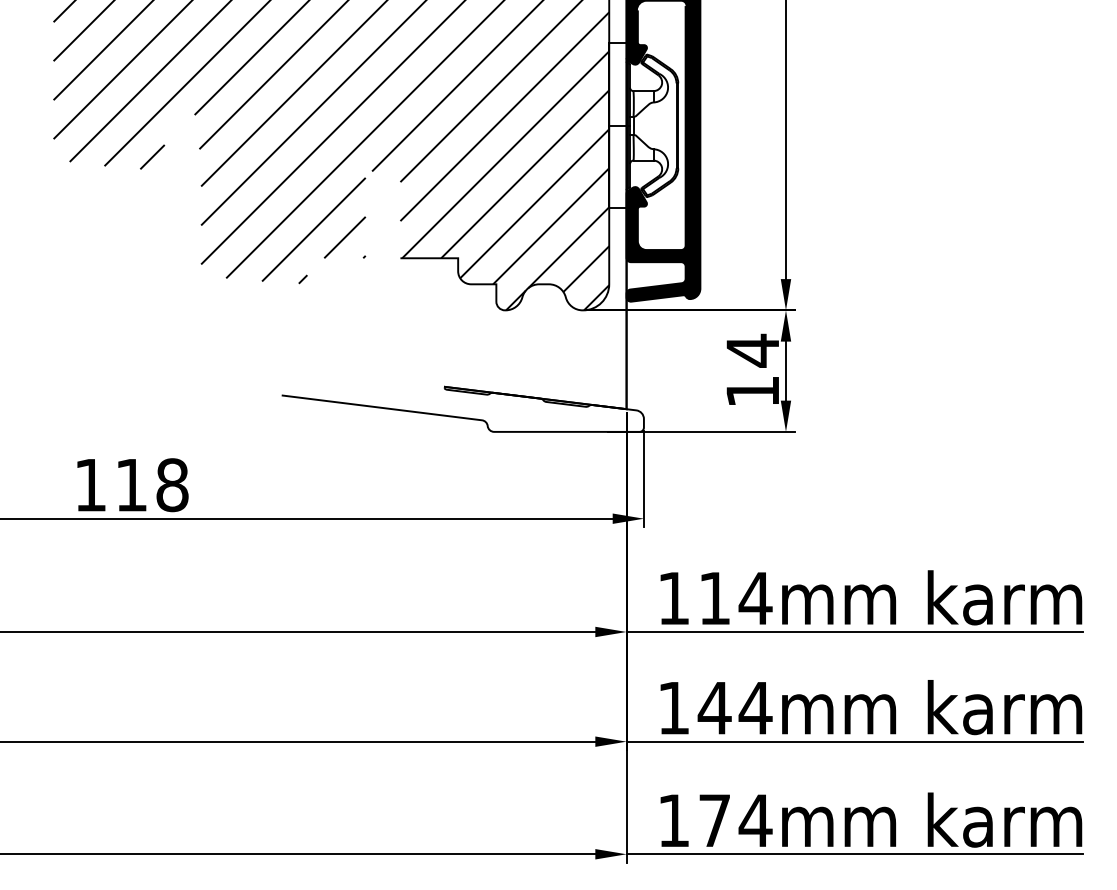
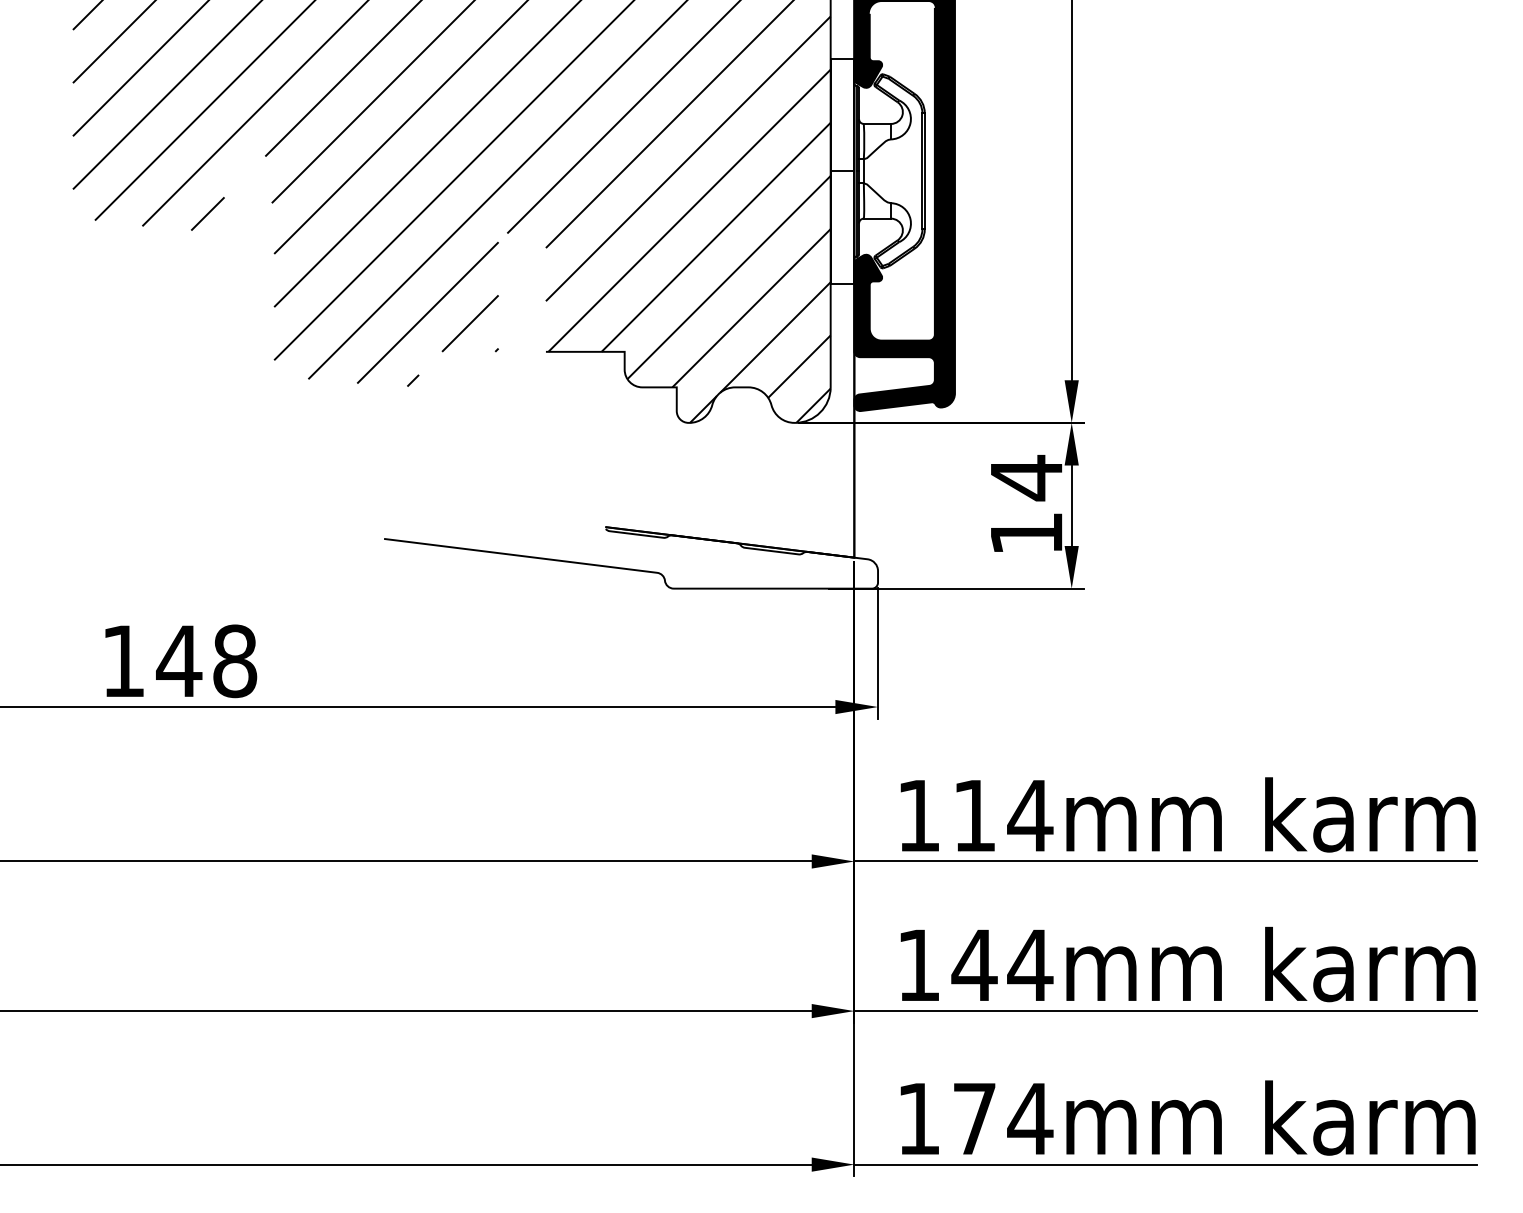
text: (131, 484) -> (179, 660), 118 -> 148

